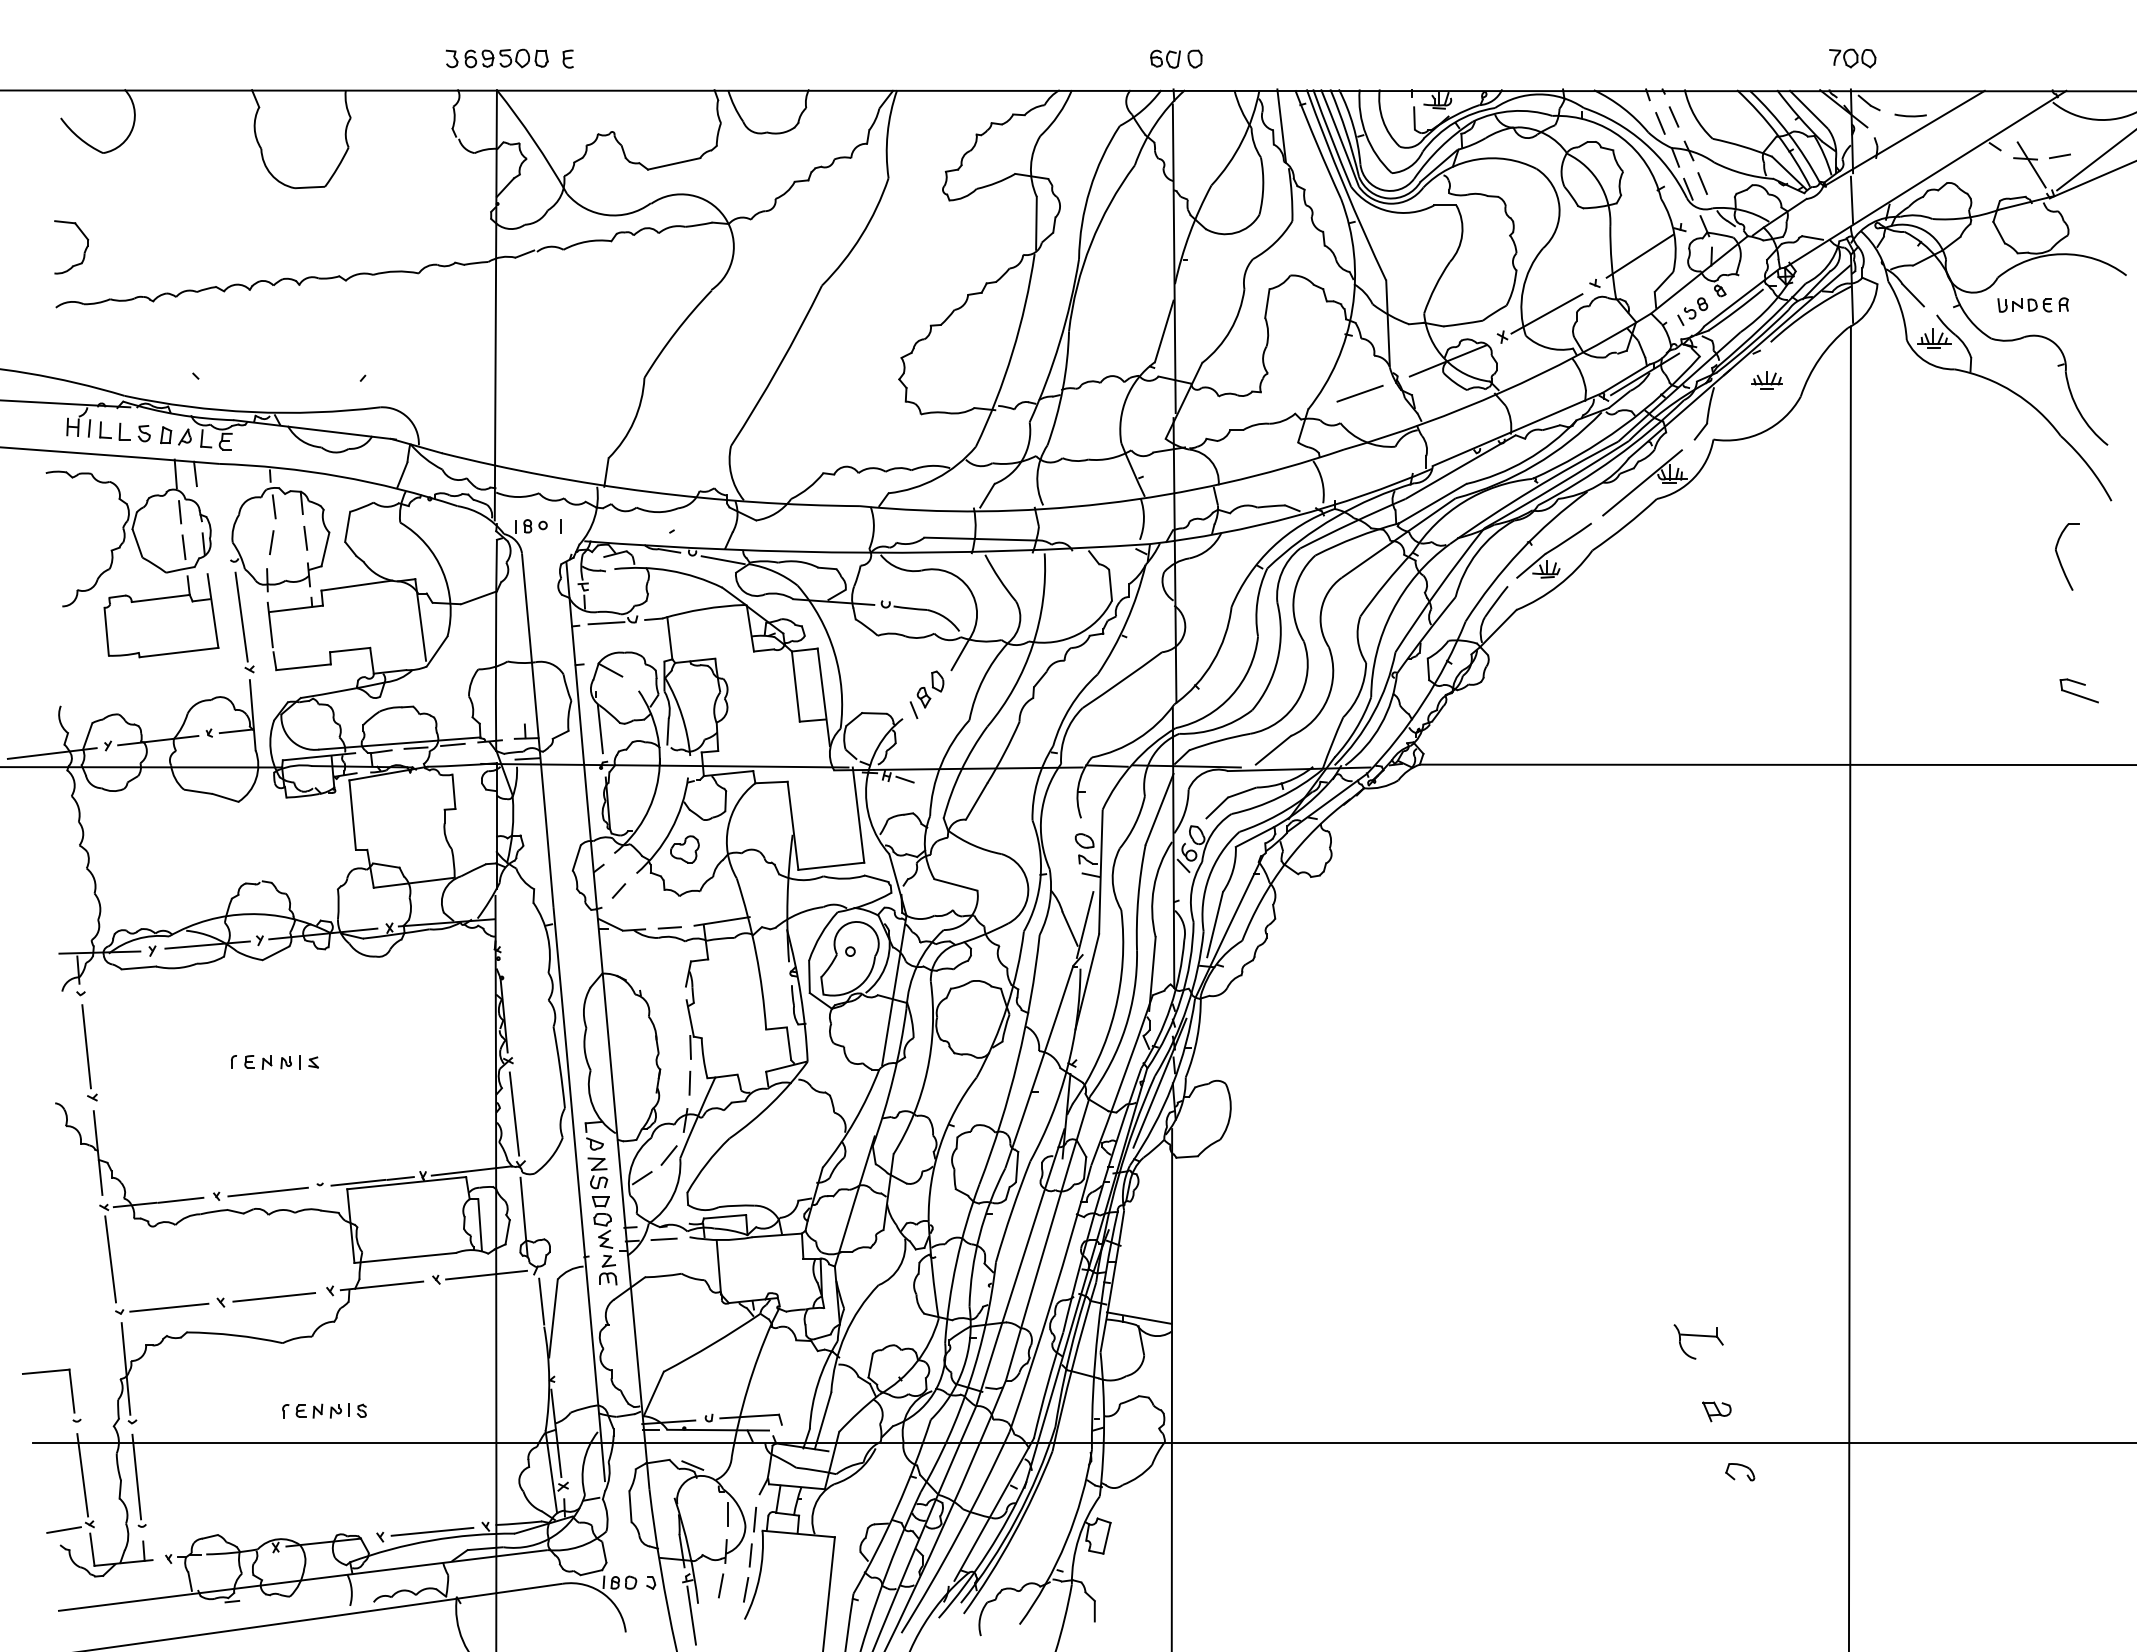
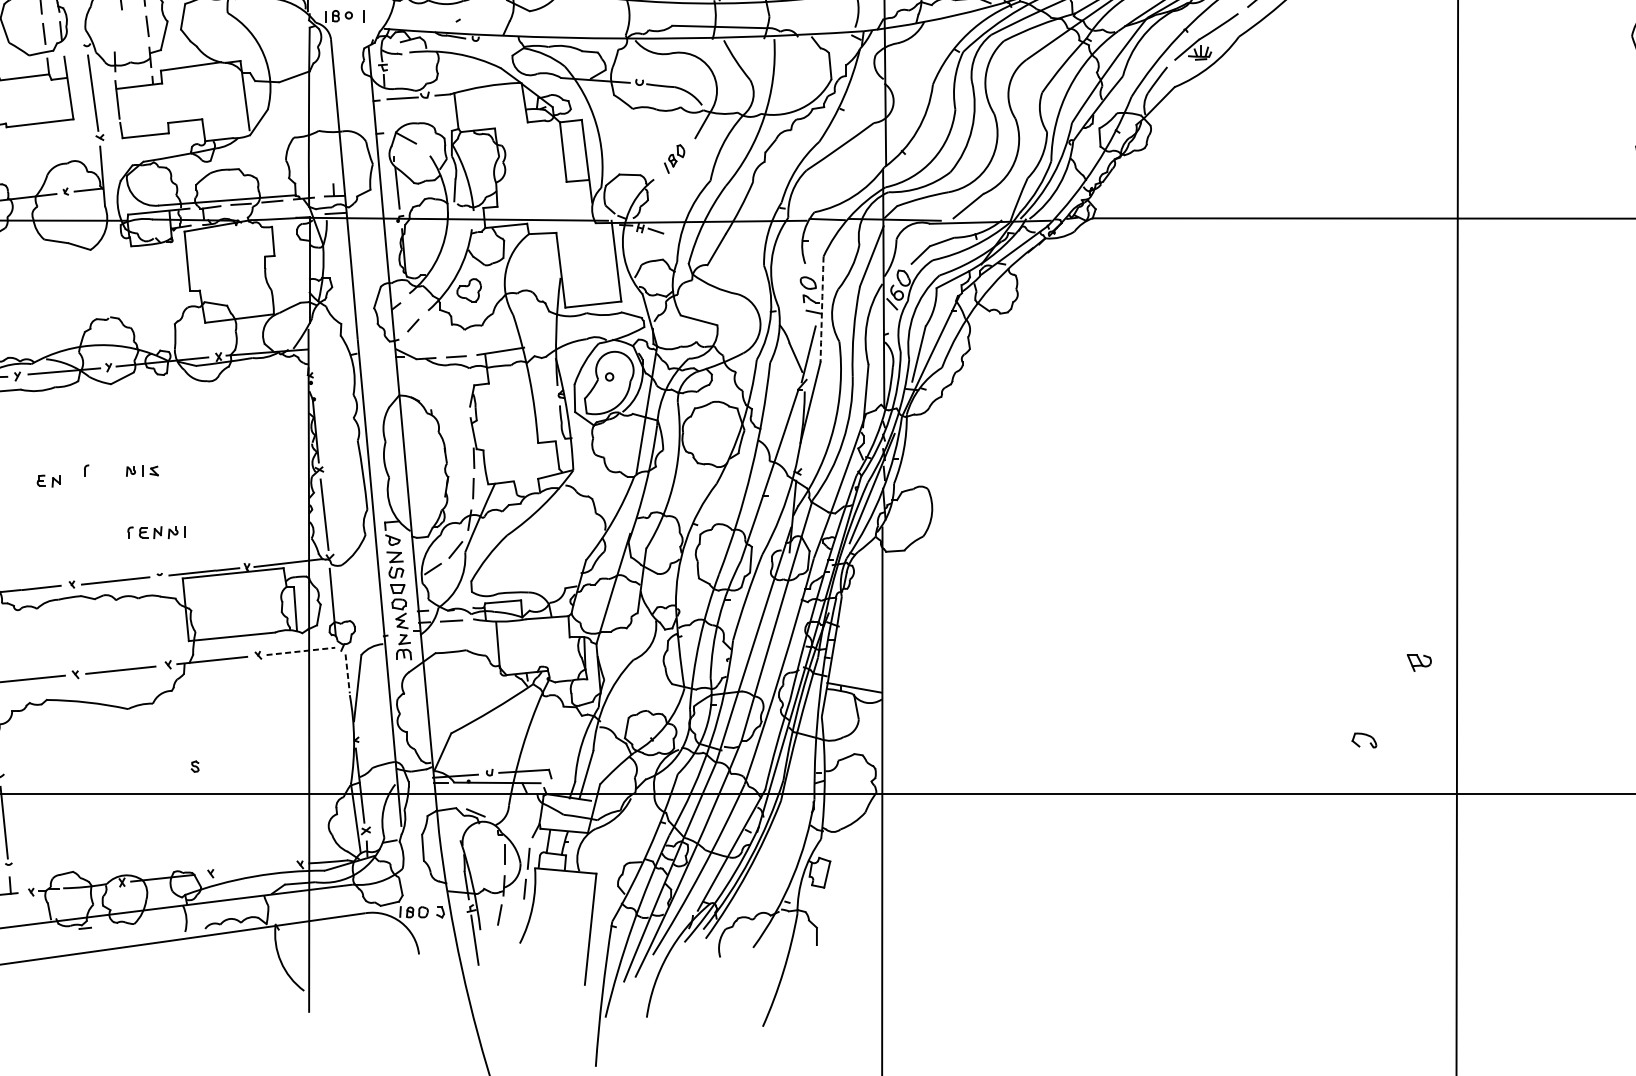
line: (271, 542) -> (118, 29), removed
line: (722, 560) -> (501, 45), removed
part: (926, 694) -> (674, 158), size x0.7
arc: (1100, 872) -> (821, 309), solid -> dashed
part: (258, 1062) -> (48, 481), moved
line: (486, 1275) -> (300, 651), solid -> dashed
line: (541, 1302) -> (347, 674), solid -> dashed
part: (1698, 1341) -> (1329, 707), removed
part: (315, 1410) -> (155, 532), moved
part: (1716, 1411) -> (1418, 662), moved
part: (1741, 1466) -> (1365, 735), moved
line: (432, 1531) -> (255, 868), removed
line: (745, 1589) -> (520, 918), removed

